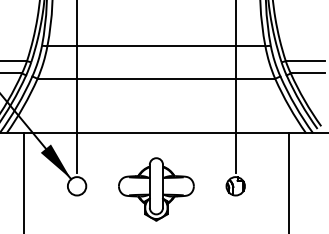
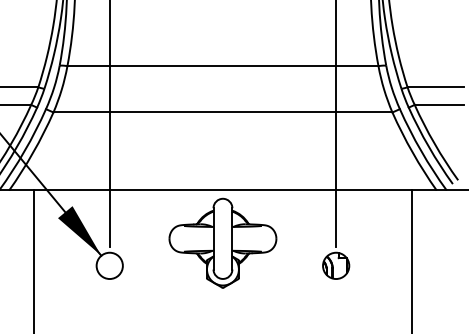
part: (156, 188) -> (222, 242), moved

